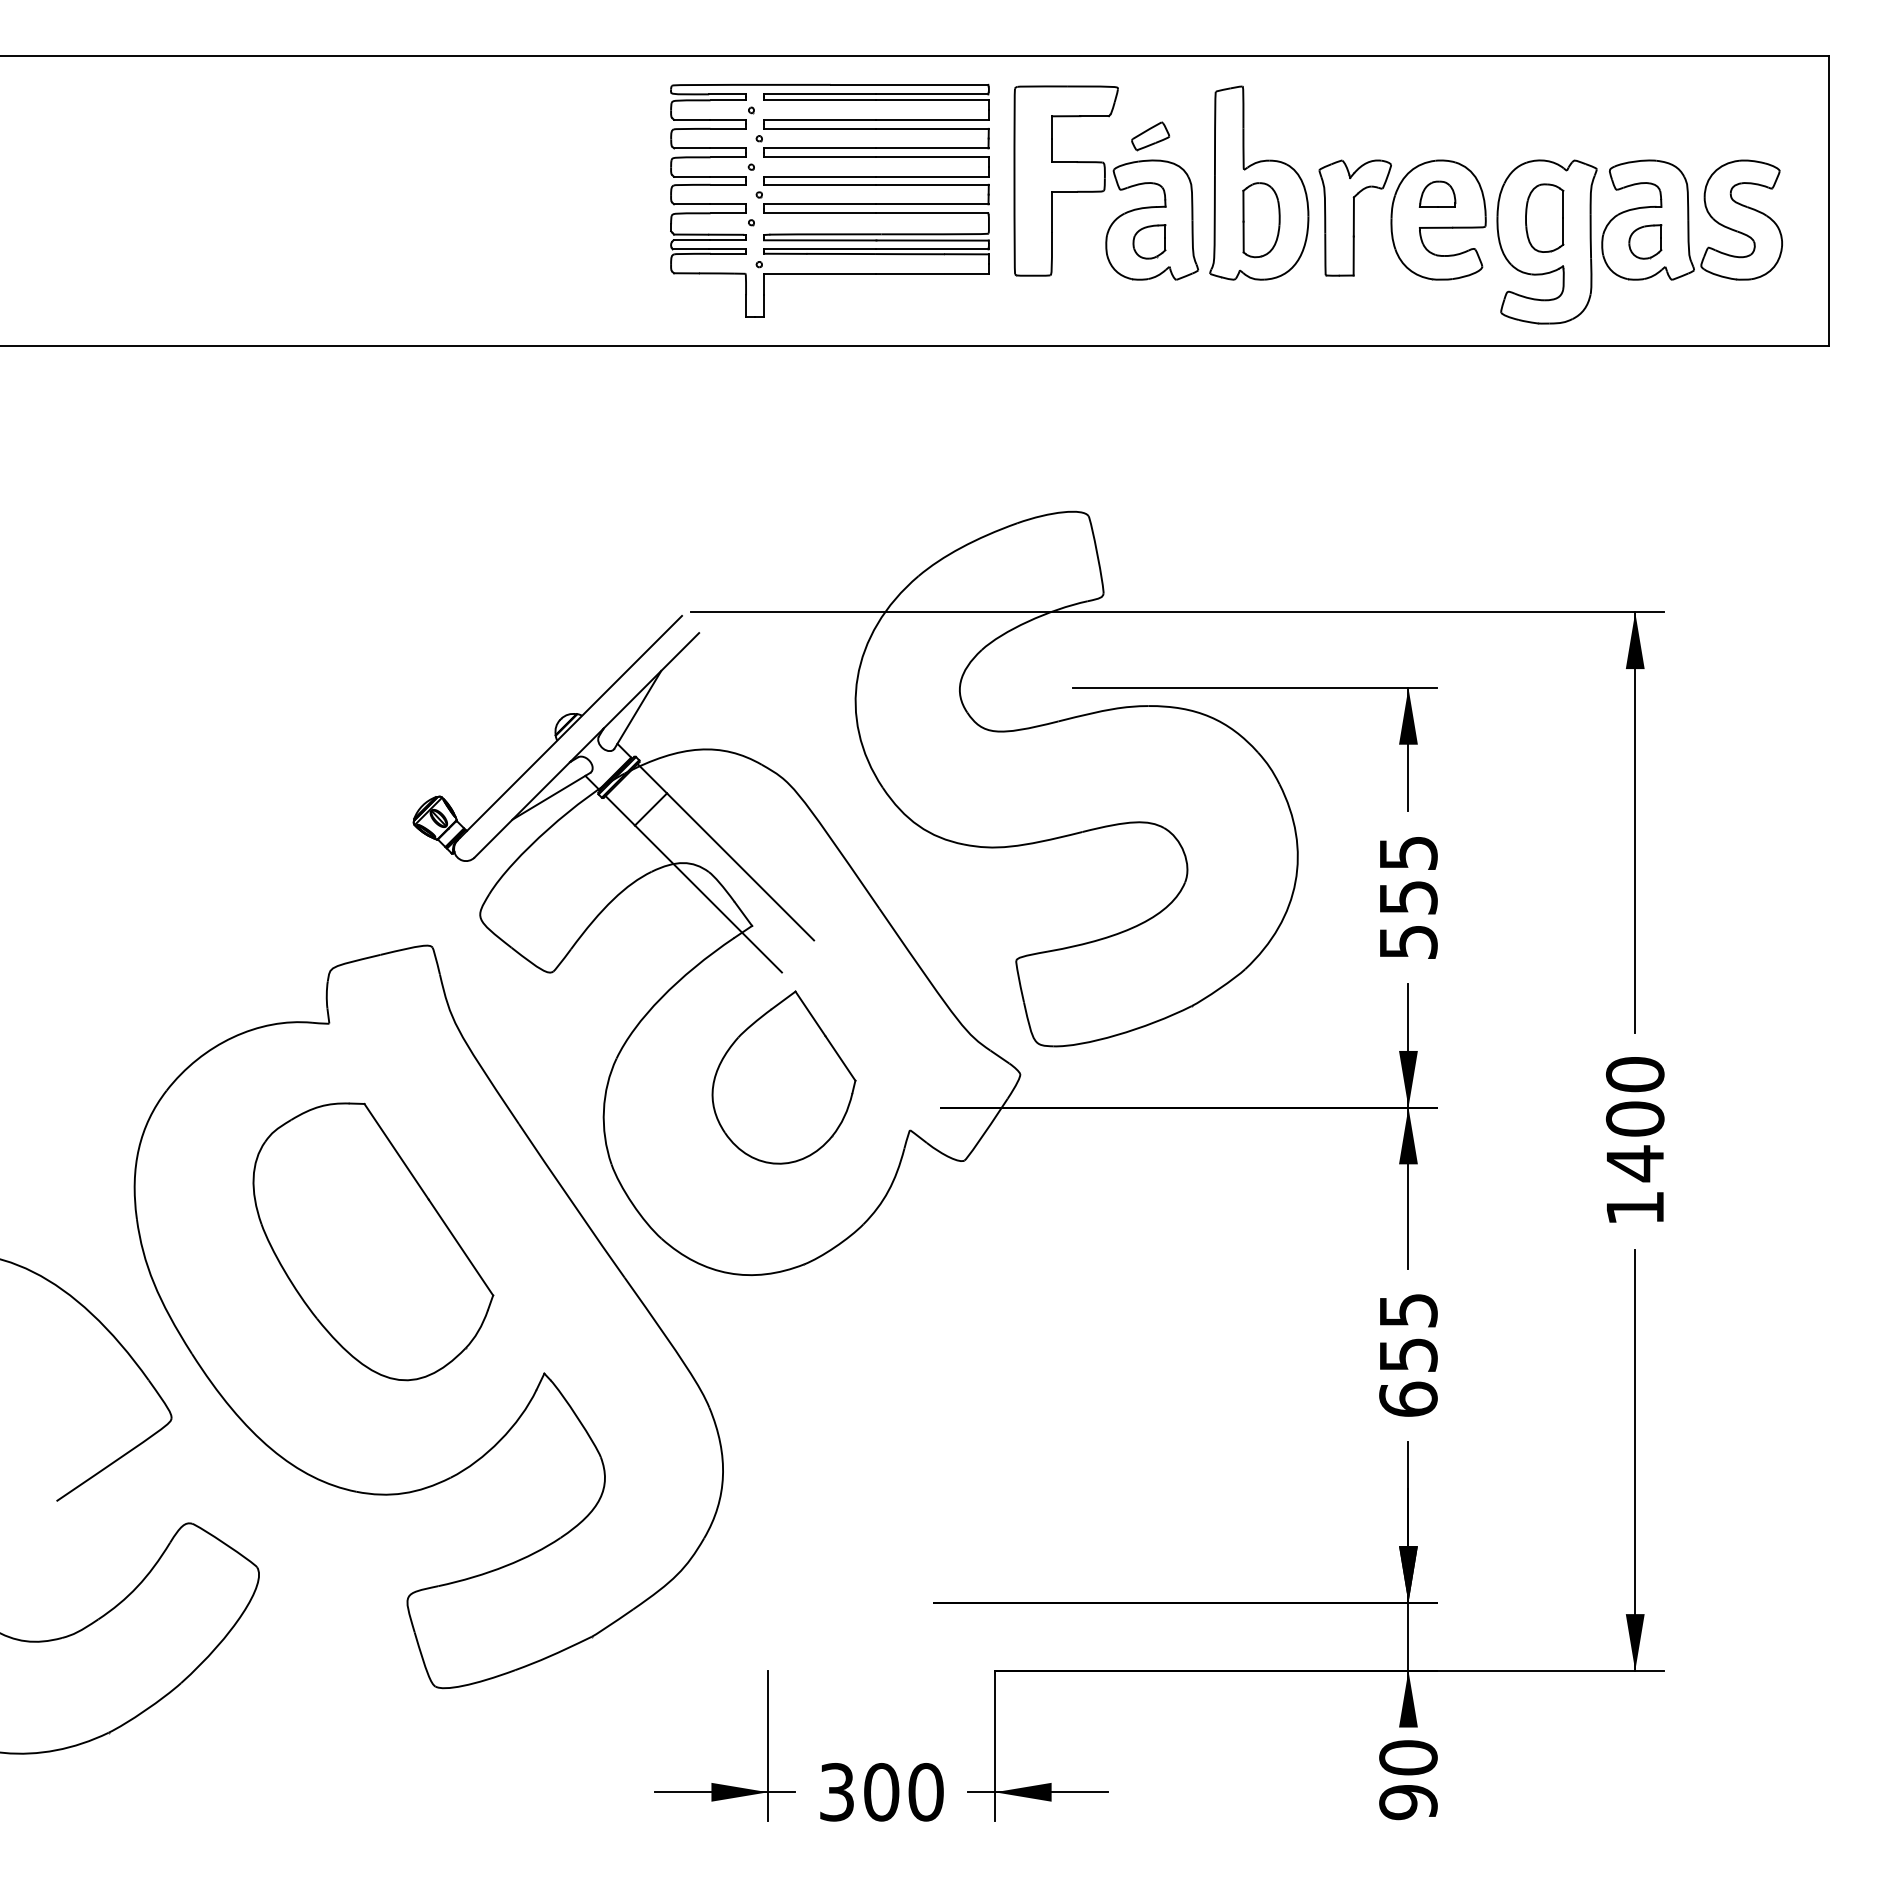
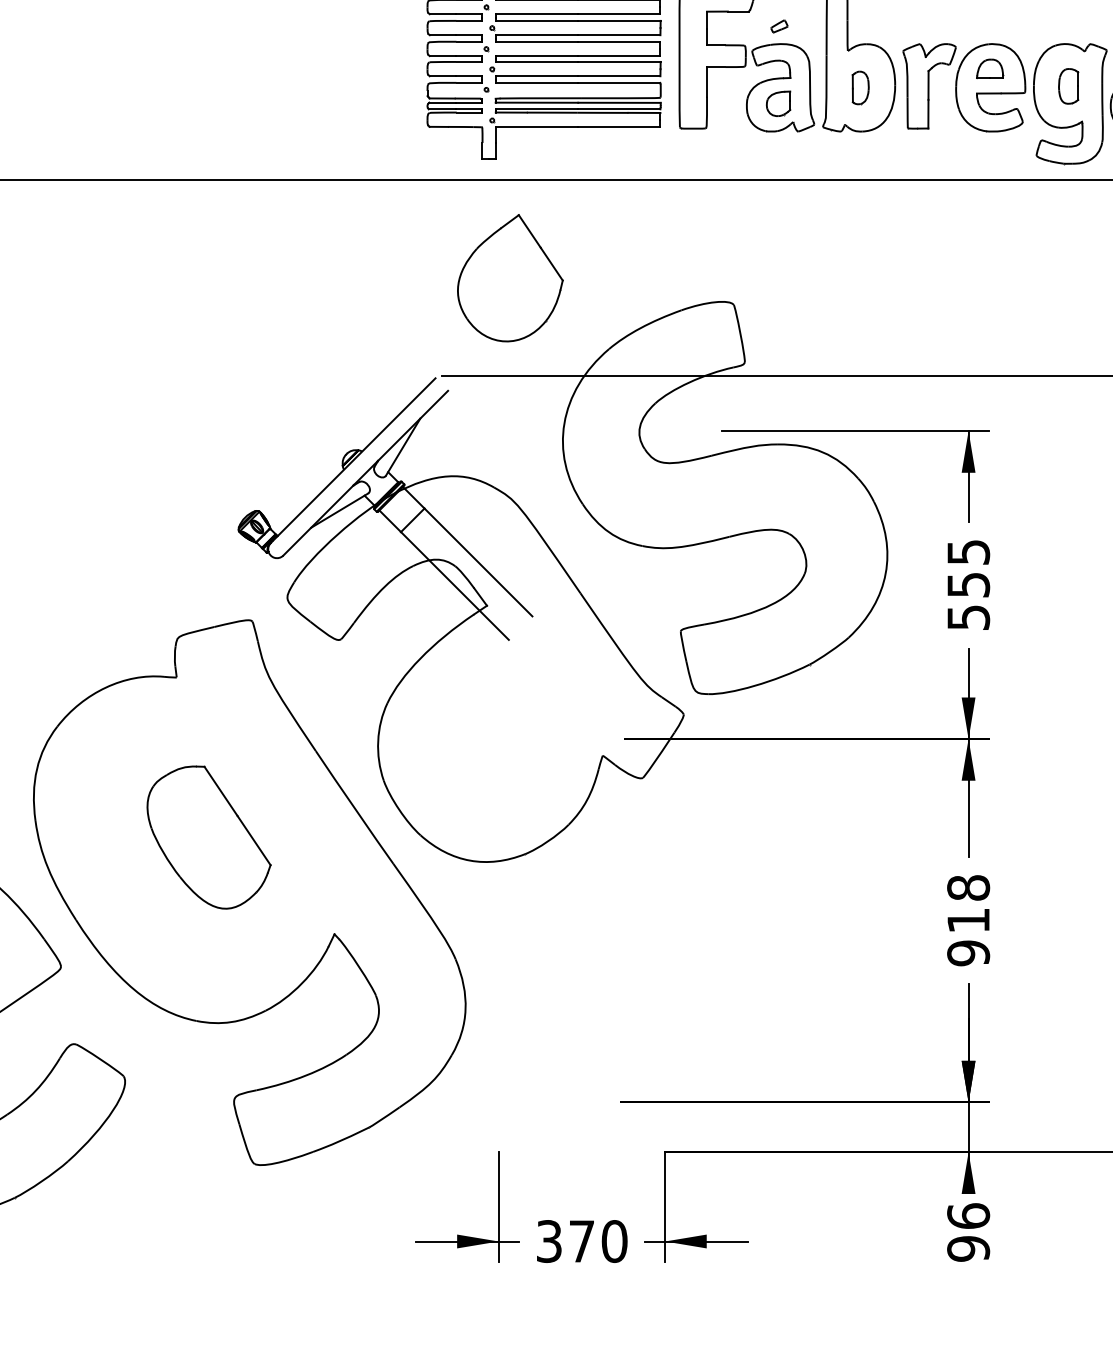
part: (1150, 136) -> (779, 26), size x0.6
part: (1544, 217) -> (1068, 85), size x0.7
part: (1261, 220) -> (860, 88), size x0.6
part: (783, 1077) -> (509, 278), moved
part: (373, 1241) -> (209, 837), size x0.7
text: (1408, 1355) -> (968, 920), 655 -> 918
text: (1408, 1757) -> (968, 1215), 90 -> 96
text: (881, 1792) -> (581, 1241), 300 -> 370

